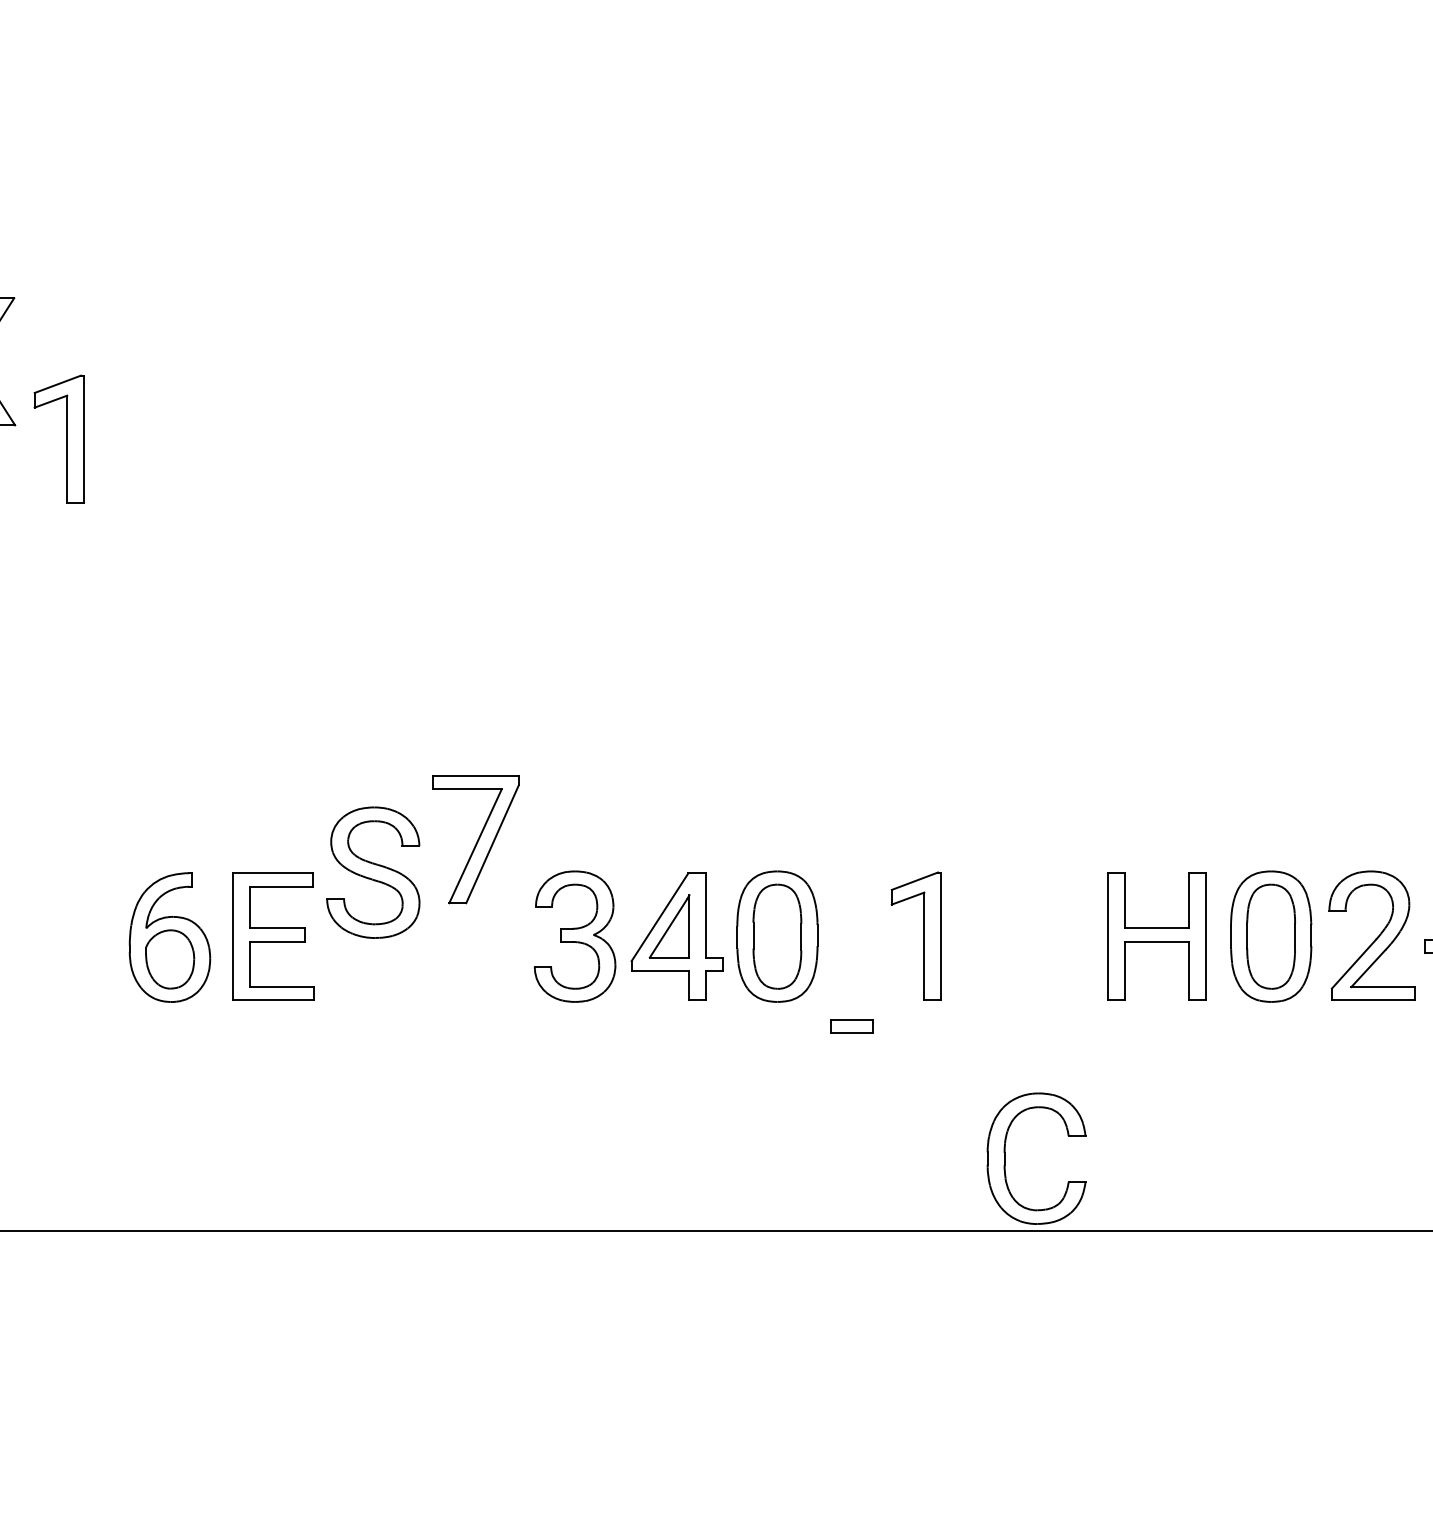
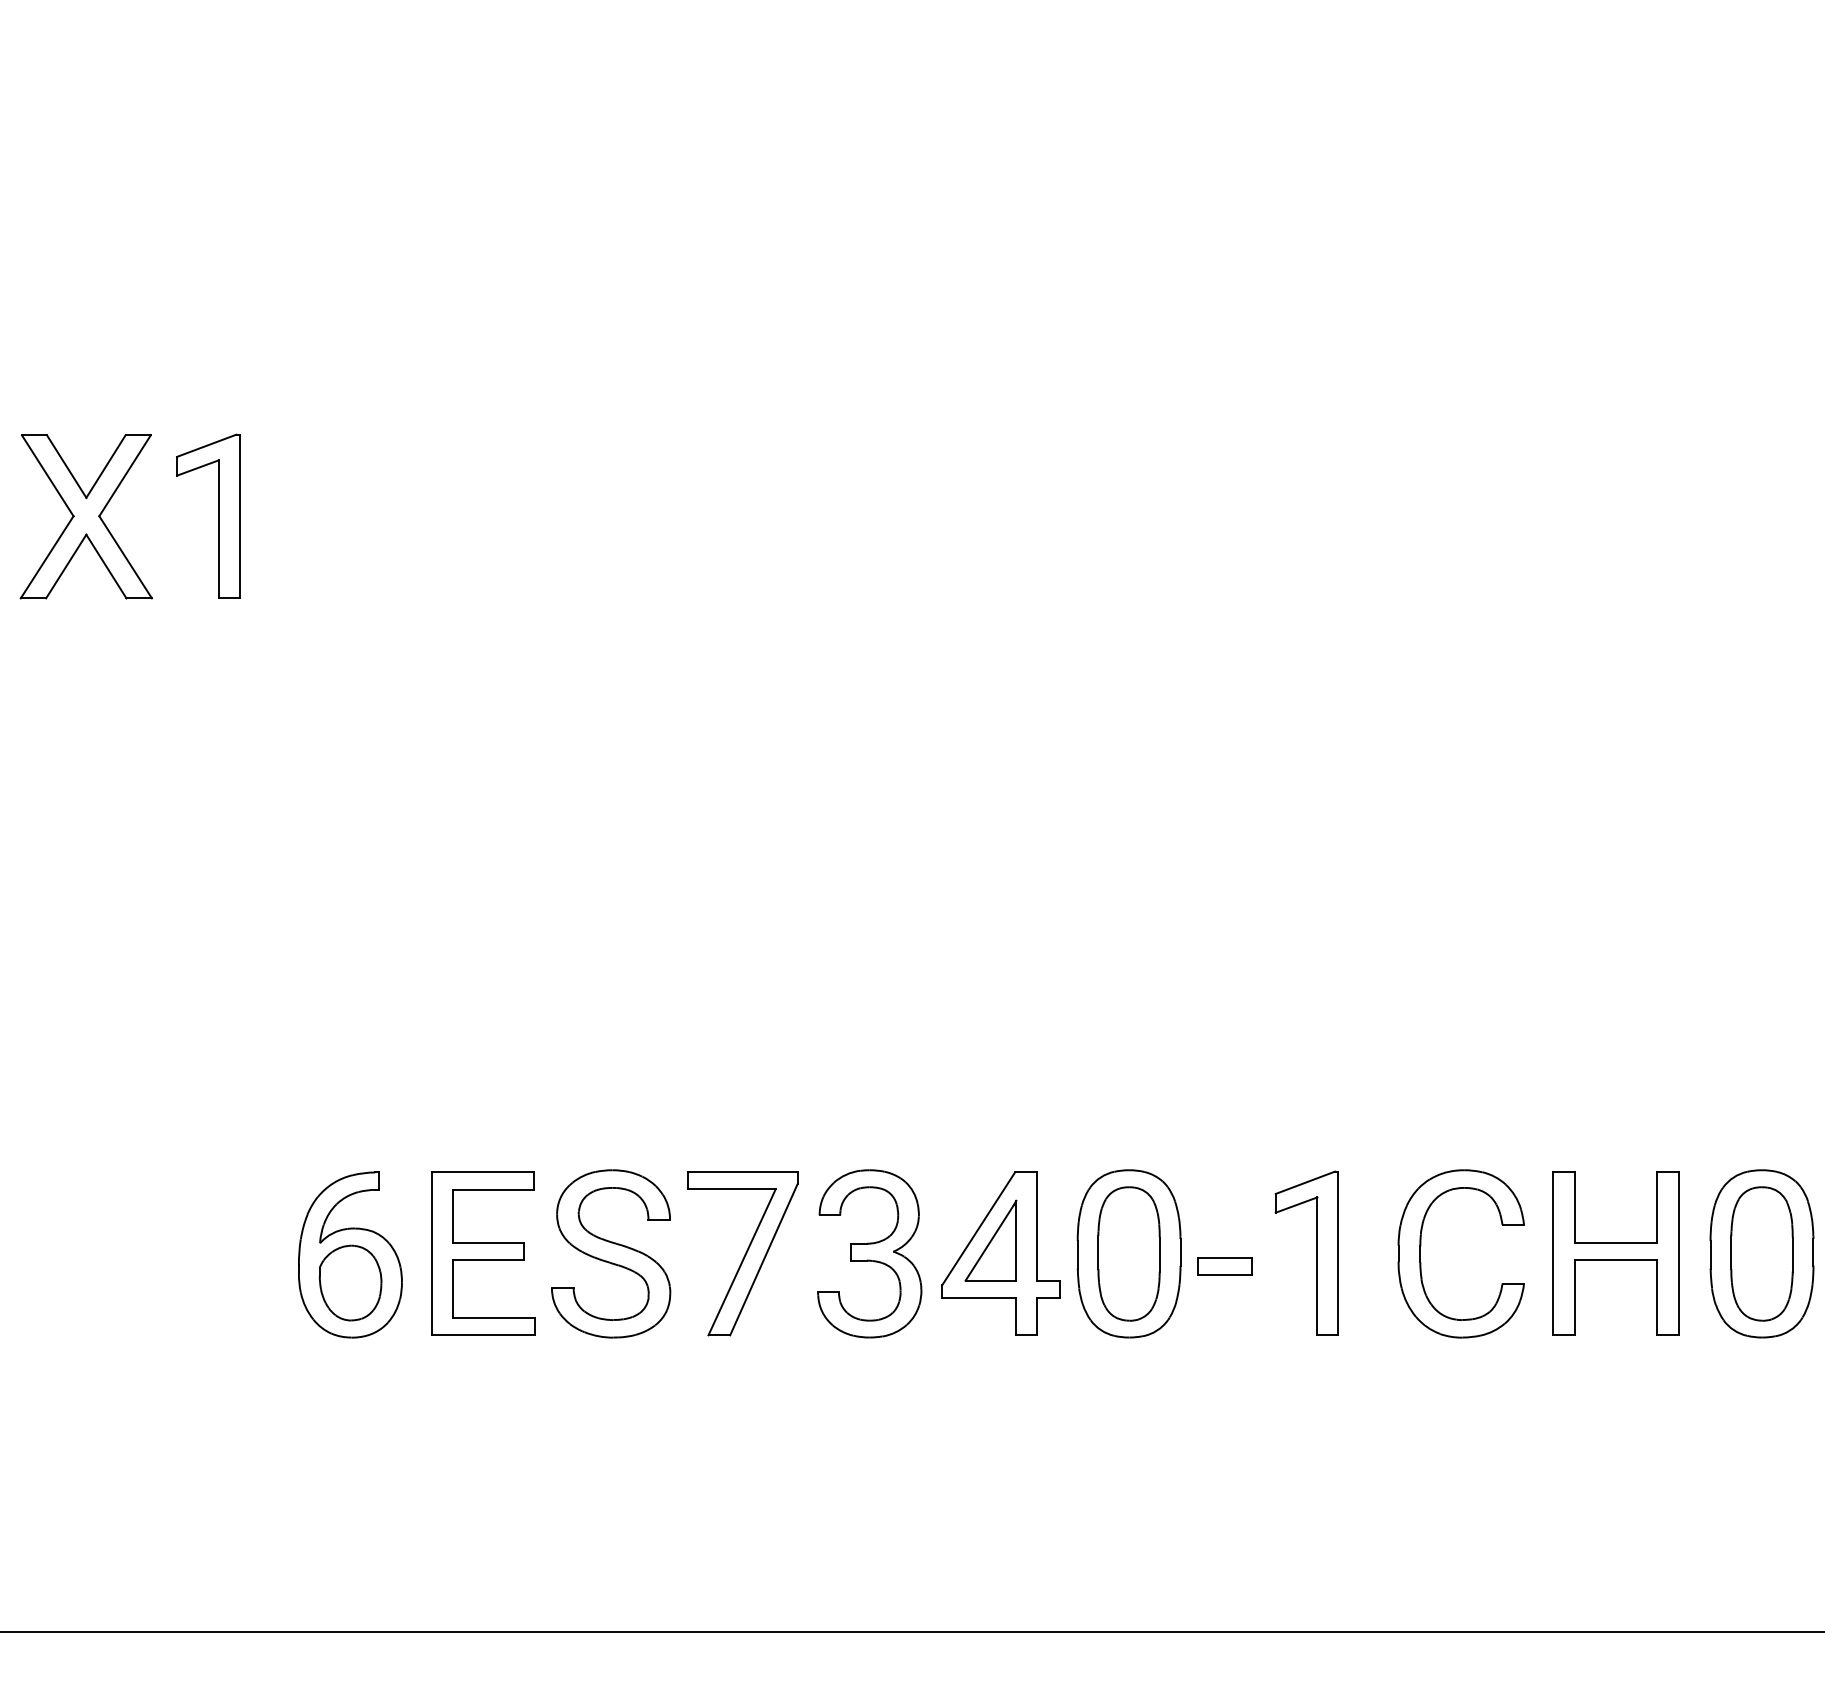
part: (66, 438) -> (217, 515), moved
part: (475, 839) -> (742, 1253), moved
part: (373, 872) -> (611, 1253), moved
part: (851, 1026) -> (1224, 1266), moved
part: (1005, 1158) -> (1421, 1253), moved

